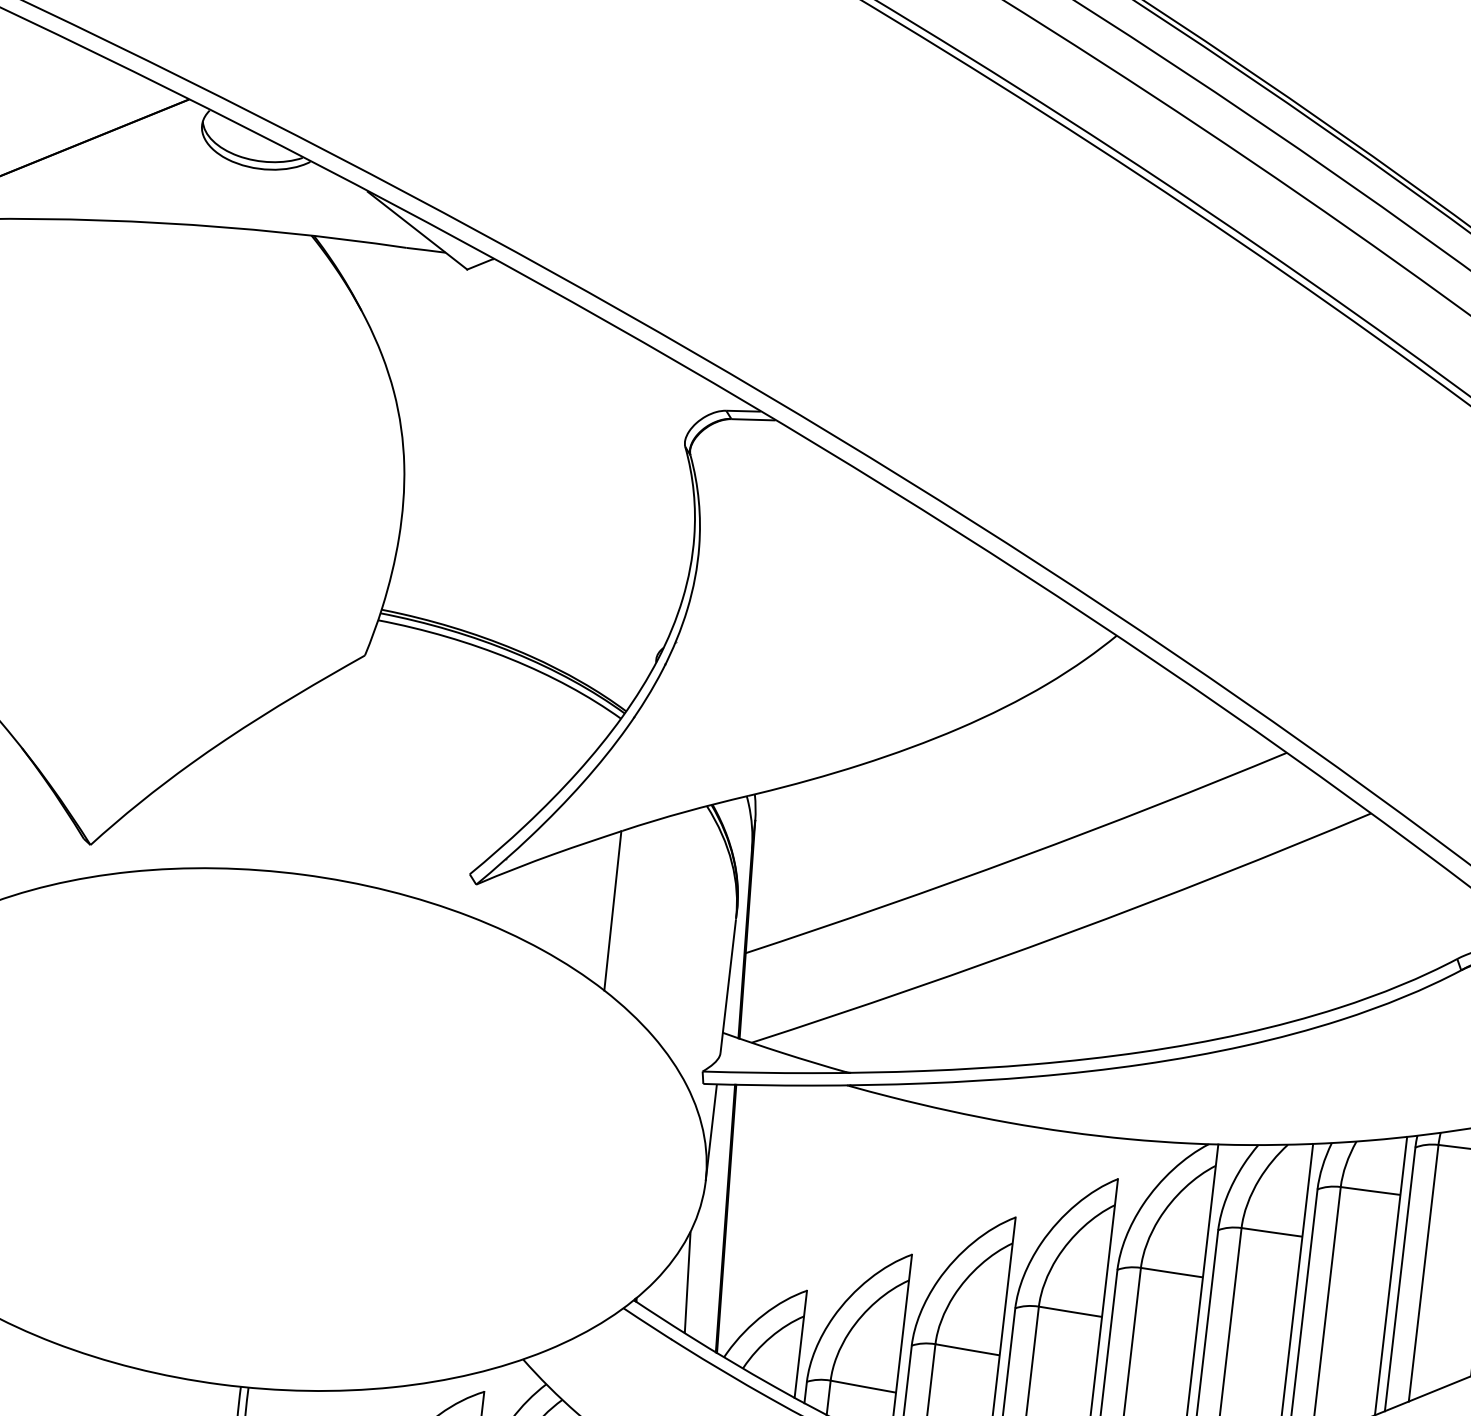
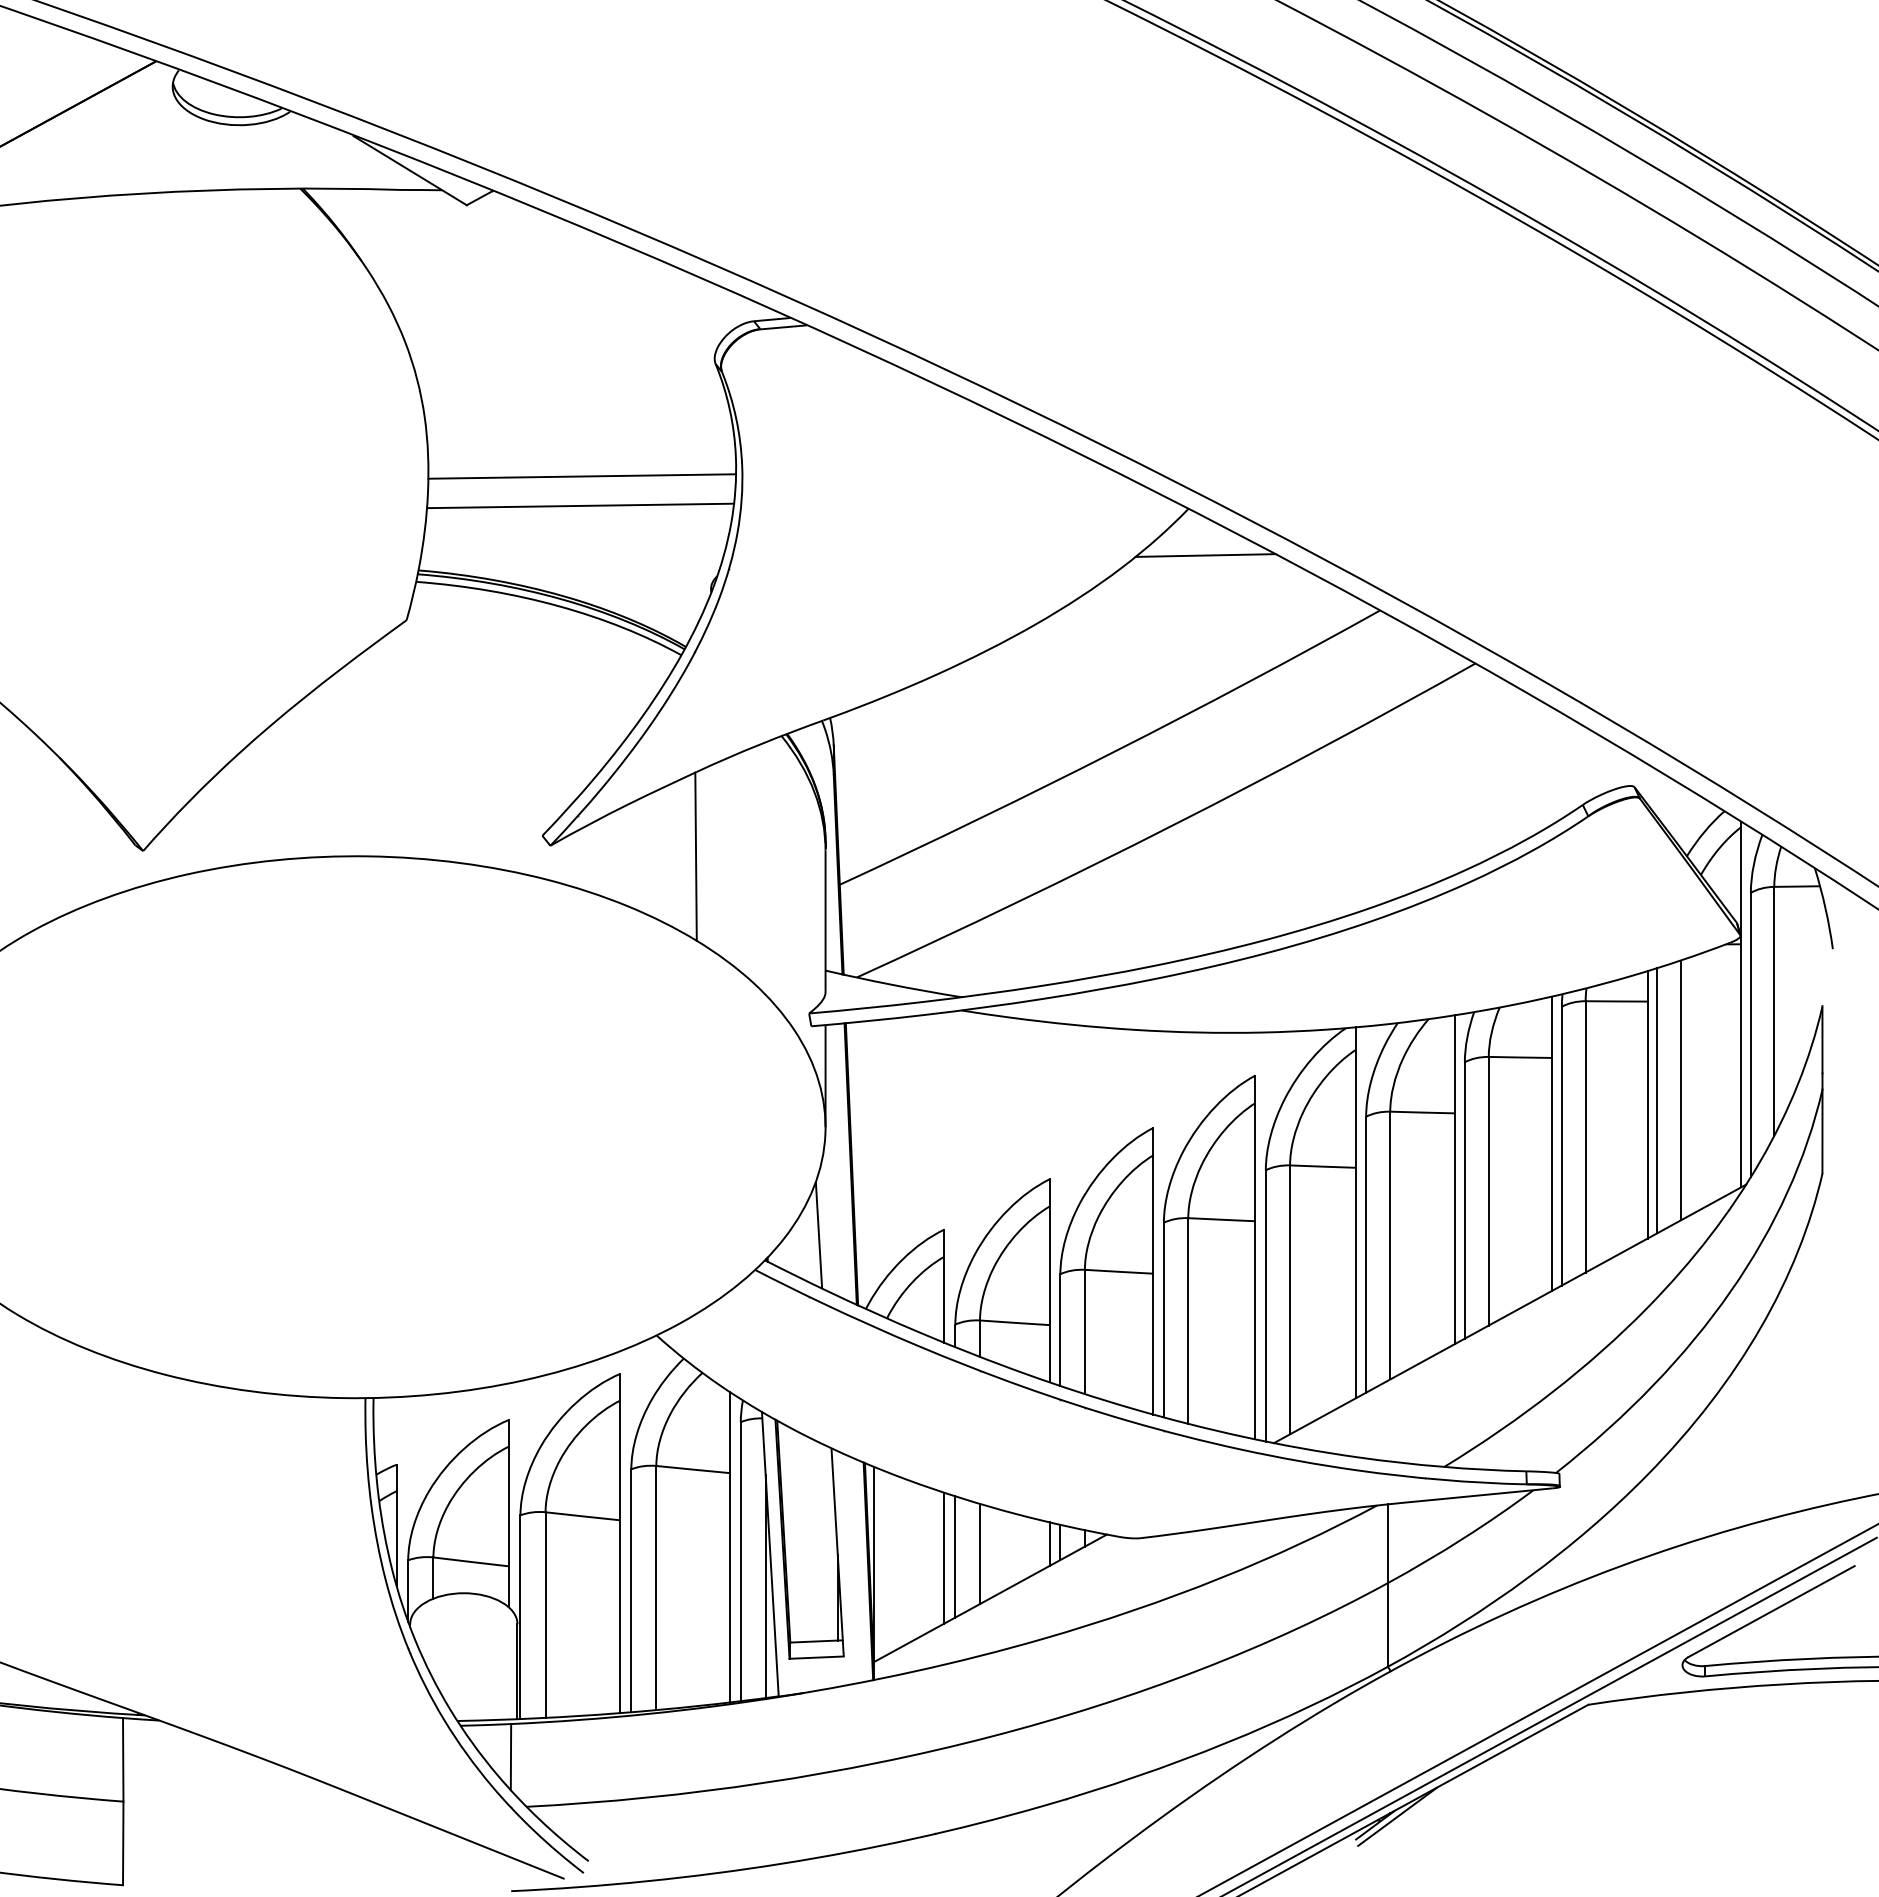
line: (547, 538) -> (582, 476), added
line: (541, 566) -> (580, 505), added
line: (1127, 681) -> (1205, 555), added

